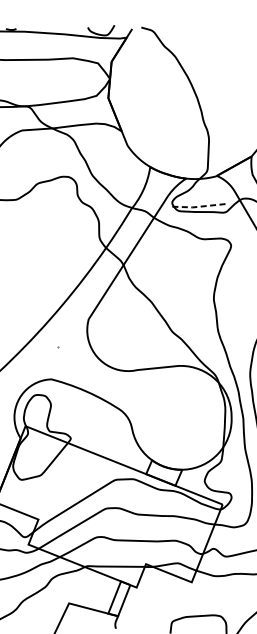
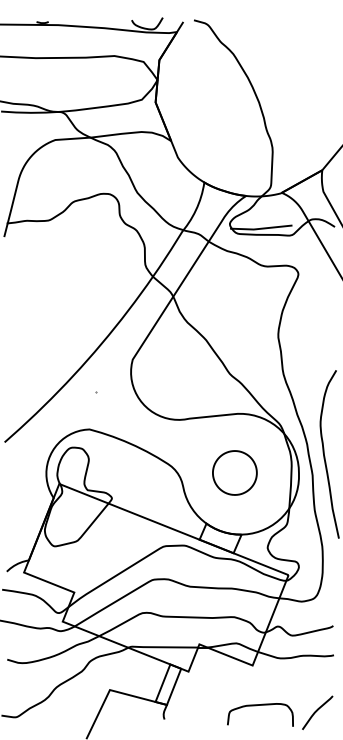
line: (198, 206) -> (260, 228), dashed -> solid
part: (176, 416) -> (234, 472), added

